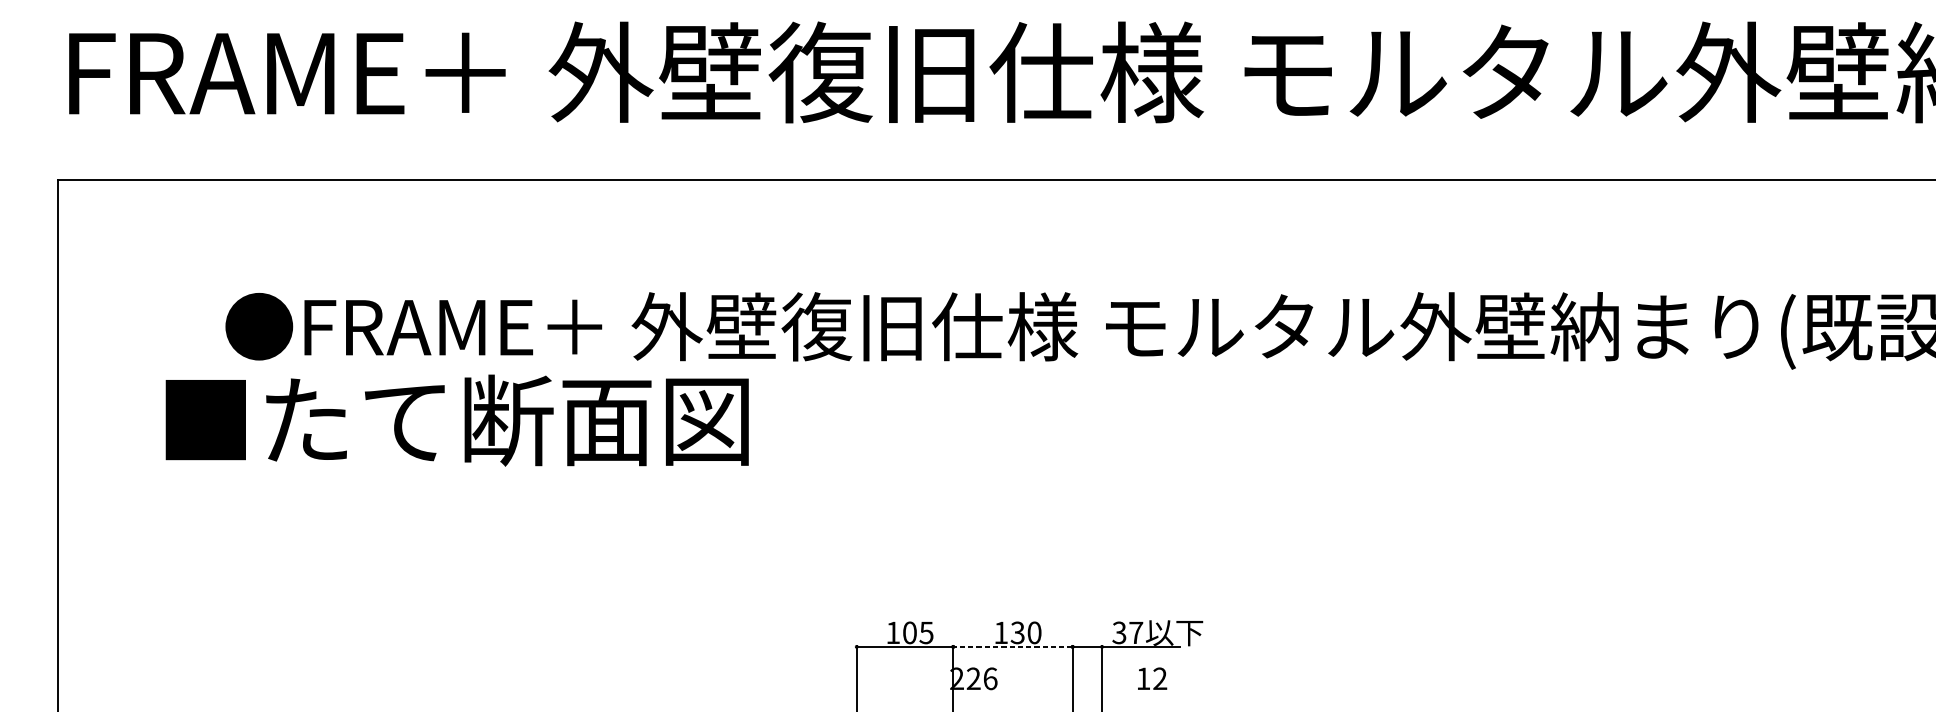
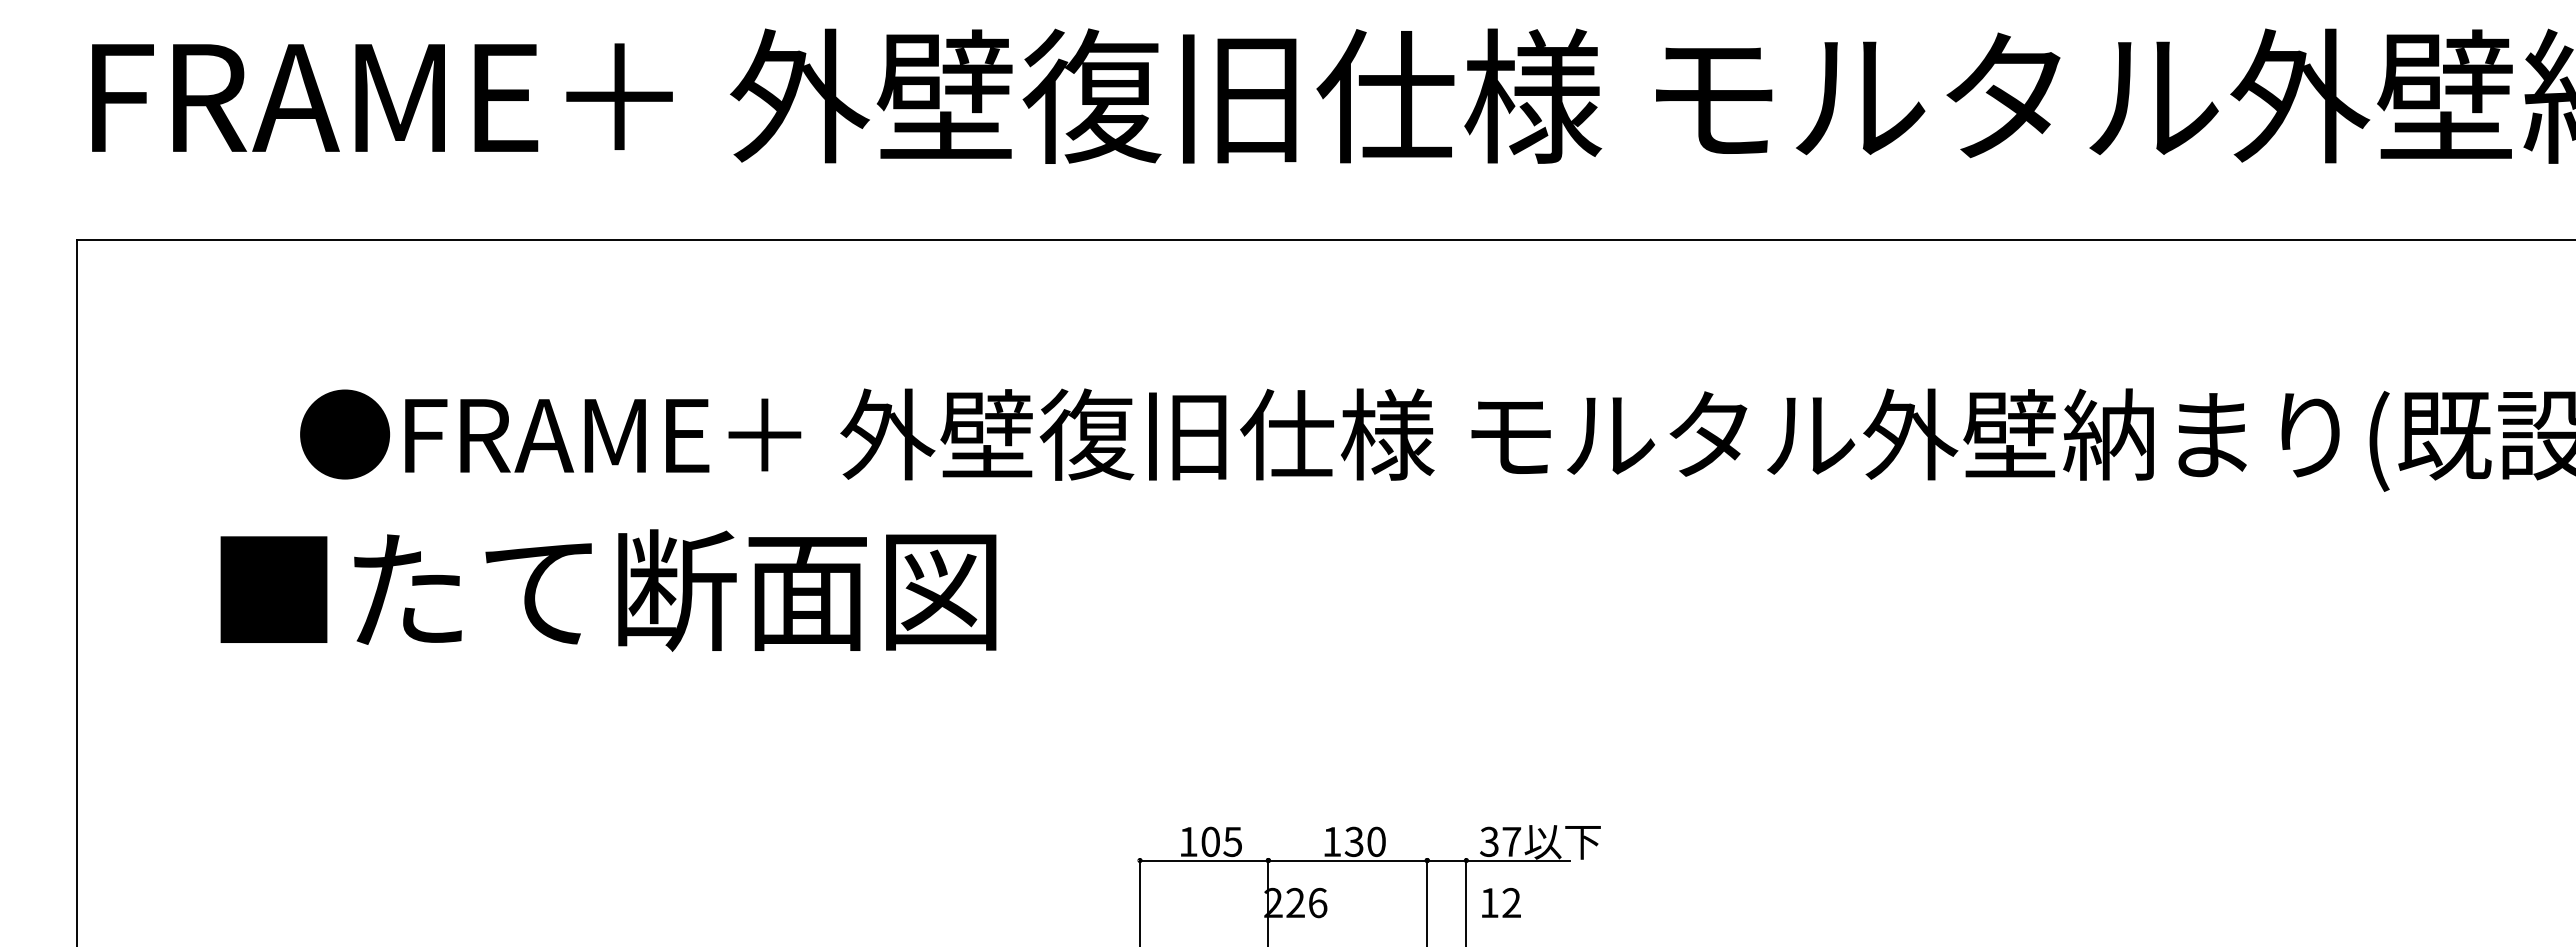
text: (457, 420) -> (608, 590), moved
line: (1012, 646) -> (1347, 860), dashed -> solid
text: (1152, 678) -> (1501, 902), moved

